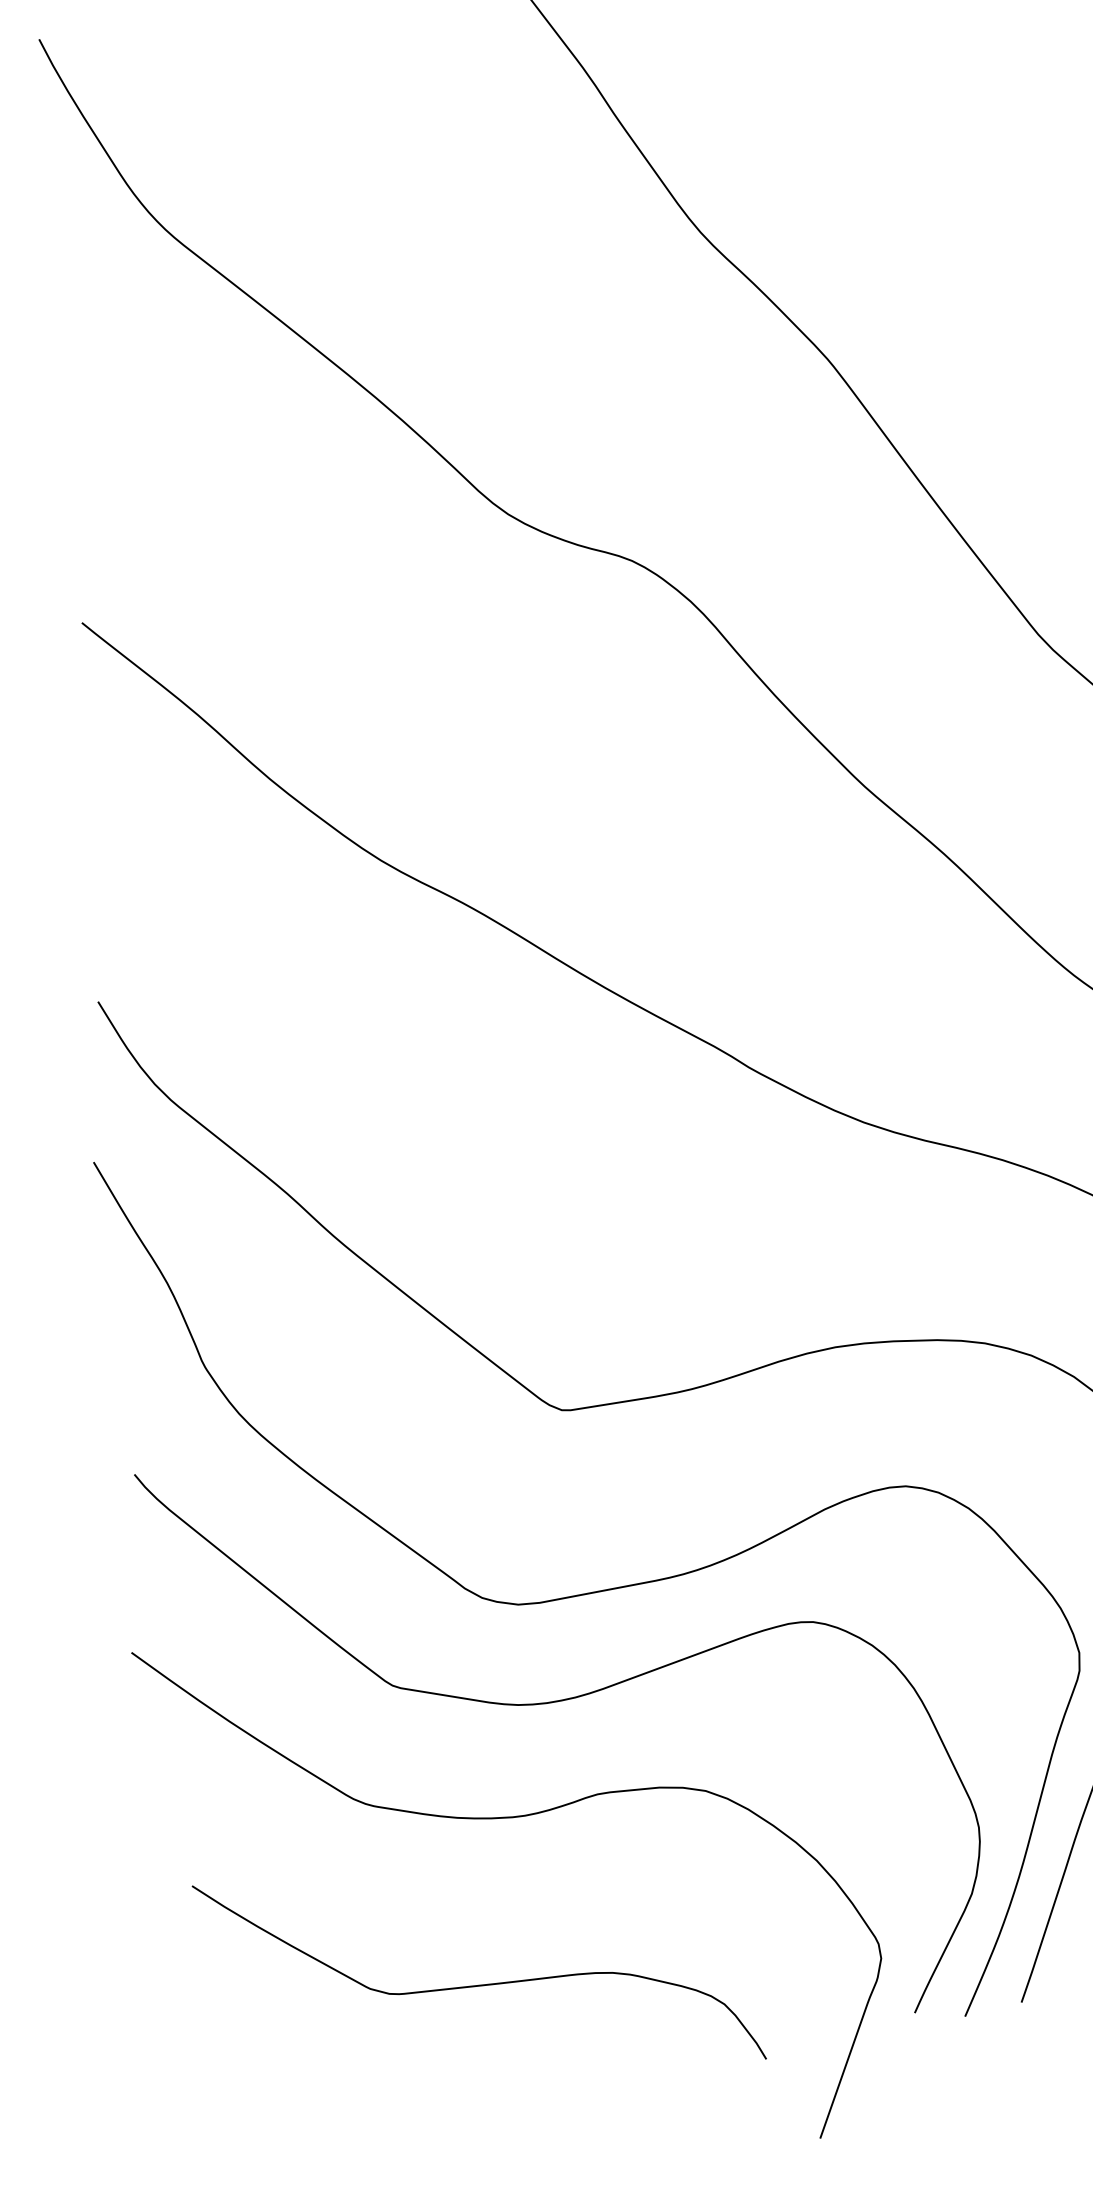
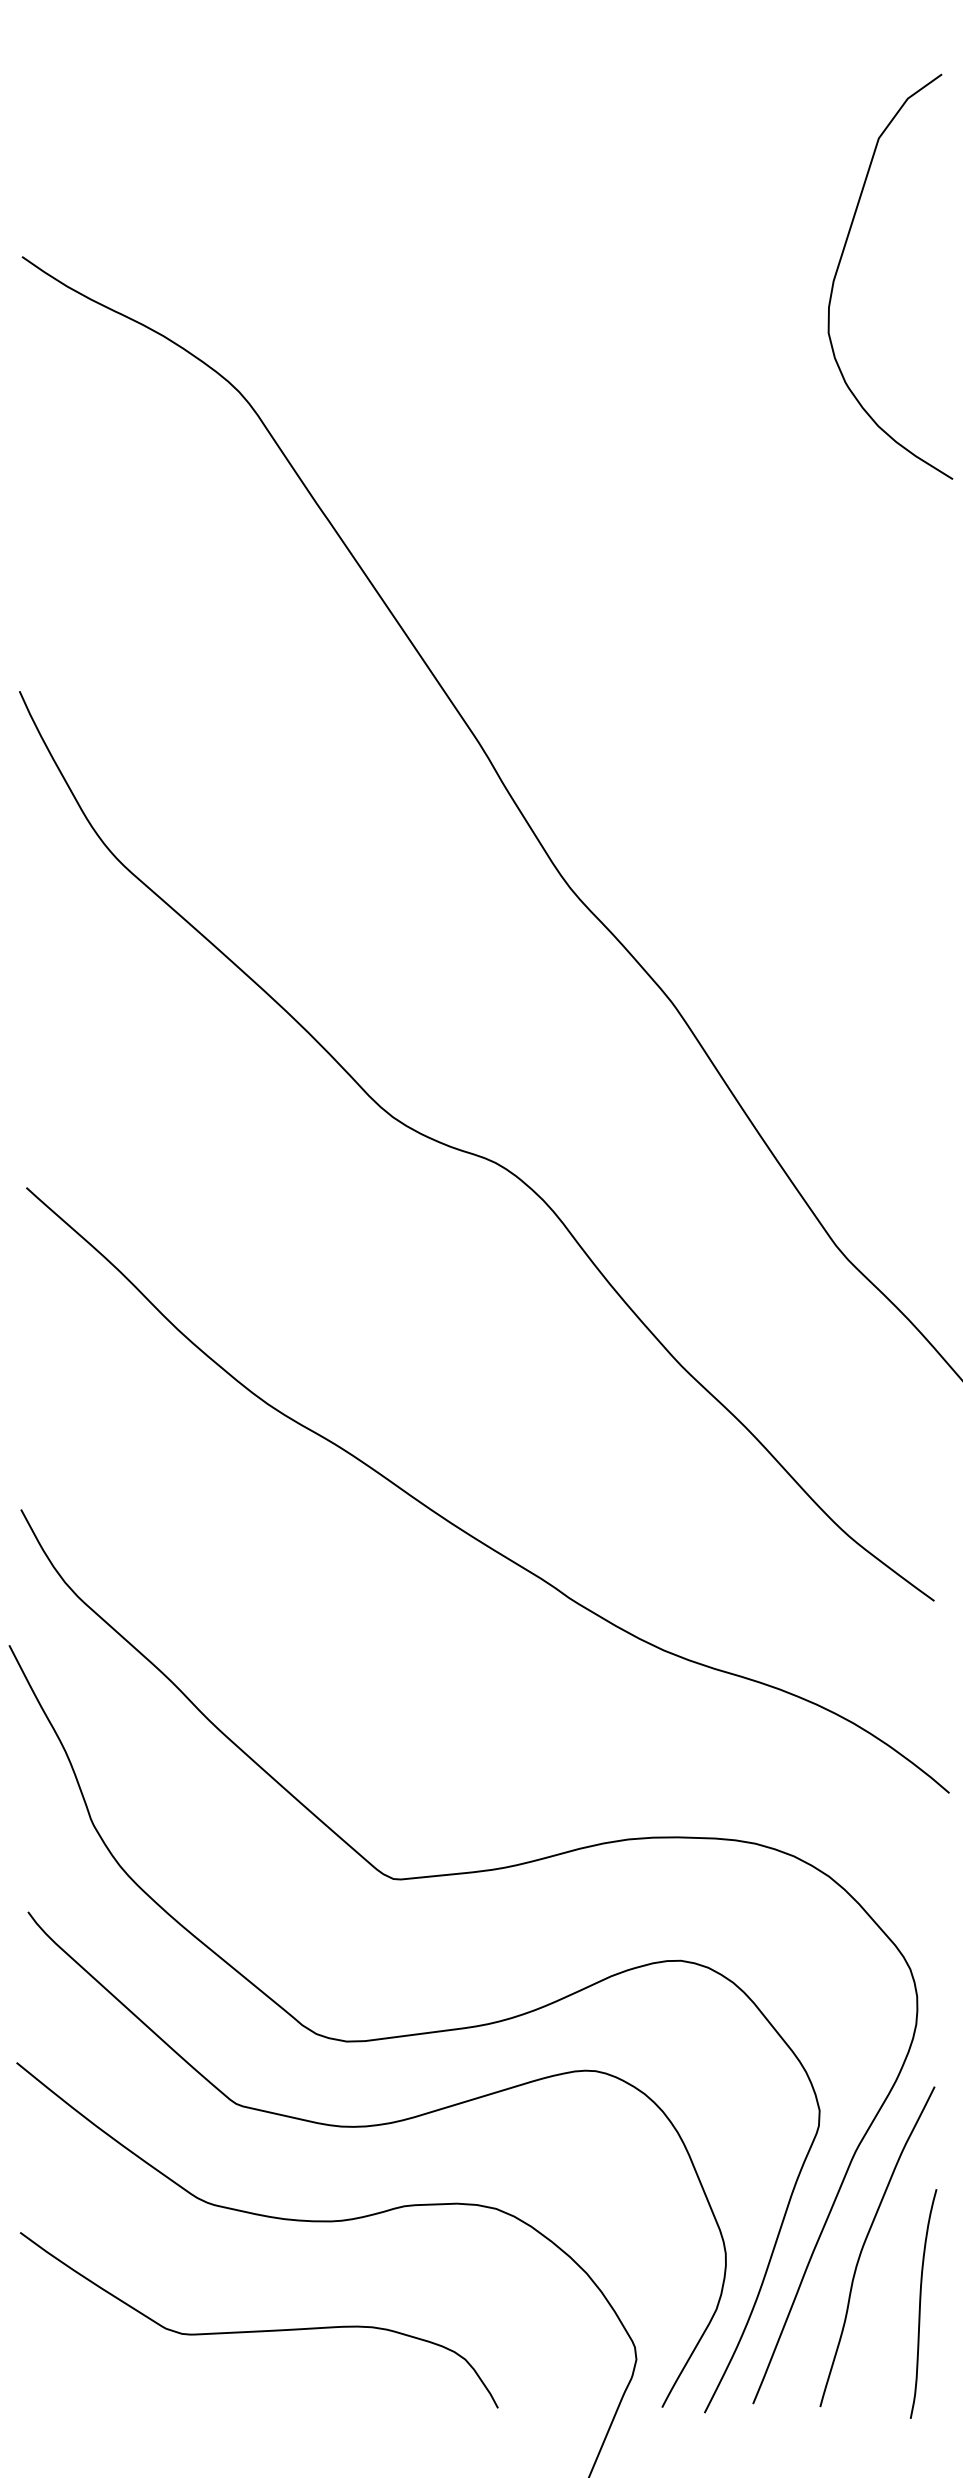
curve: (479, 1984) -> (258, 2330), moved

